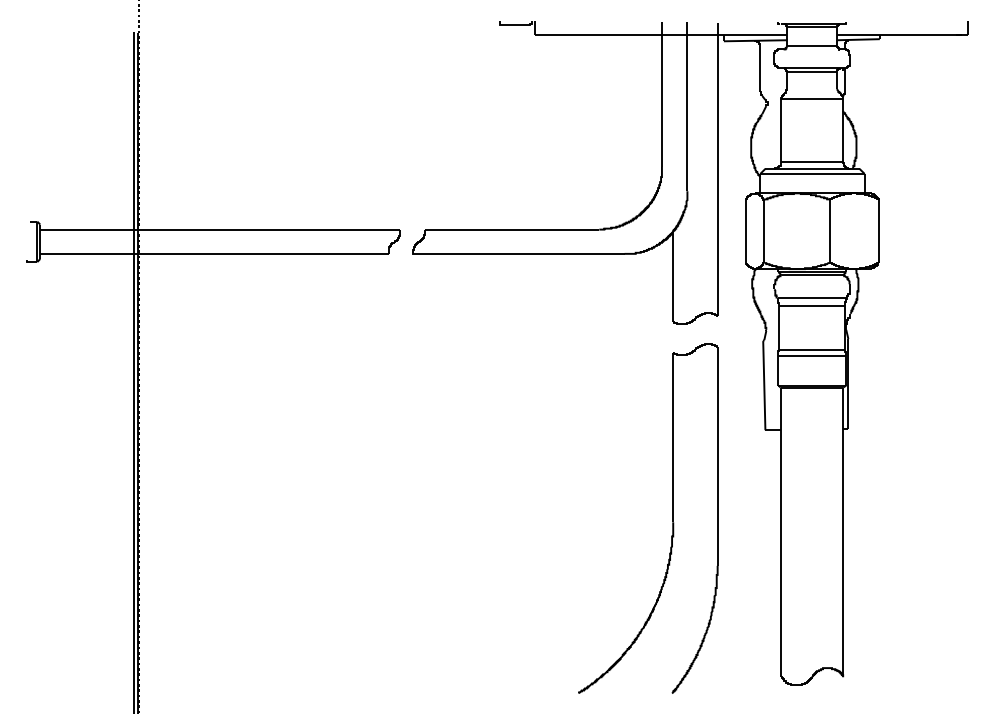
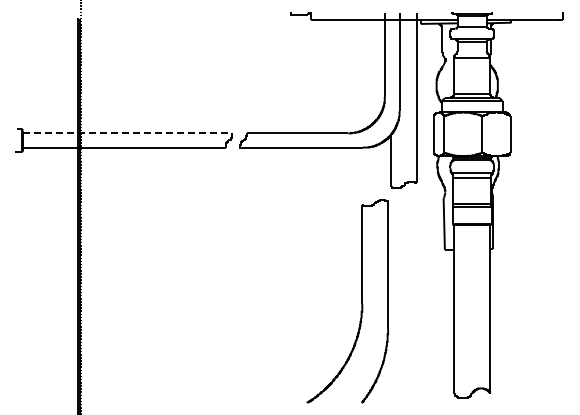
line: (219, 229) -> (127, 133), solid -> dashed
part: (671, 518) -> (361, 301), moved

